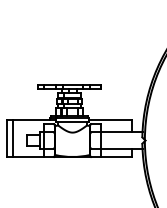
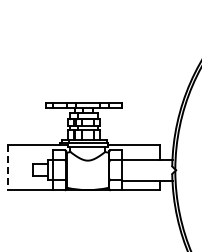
line: (12, 138) -> (15, 167), removed
line: (7, 139) -> (8, 168), solid -> dashed

